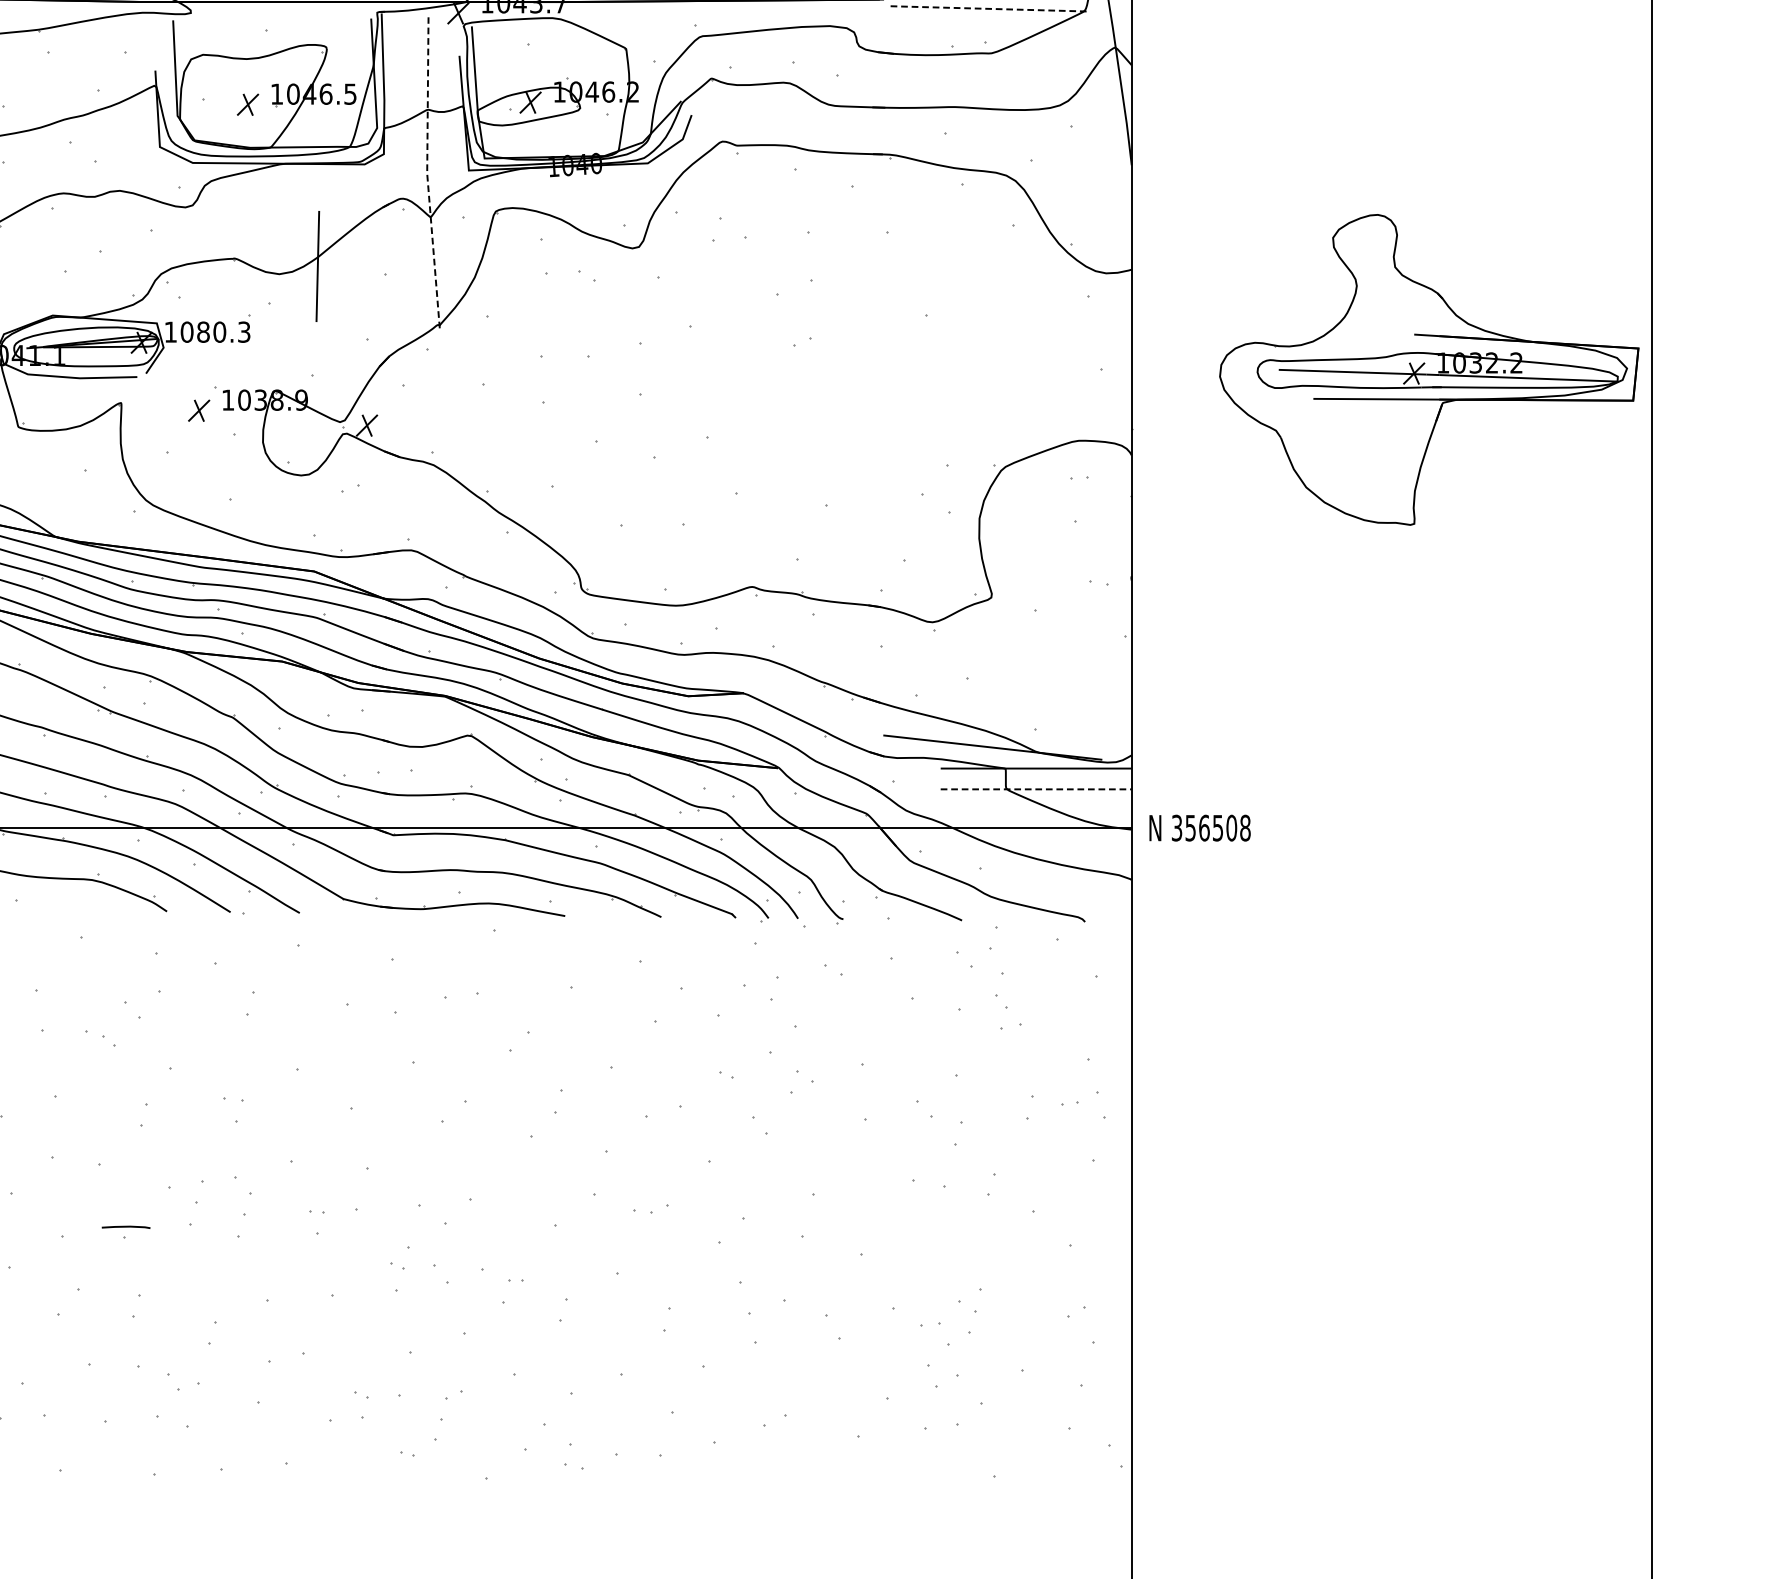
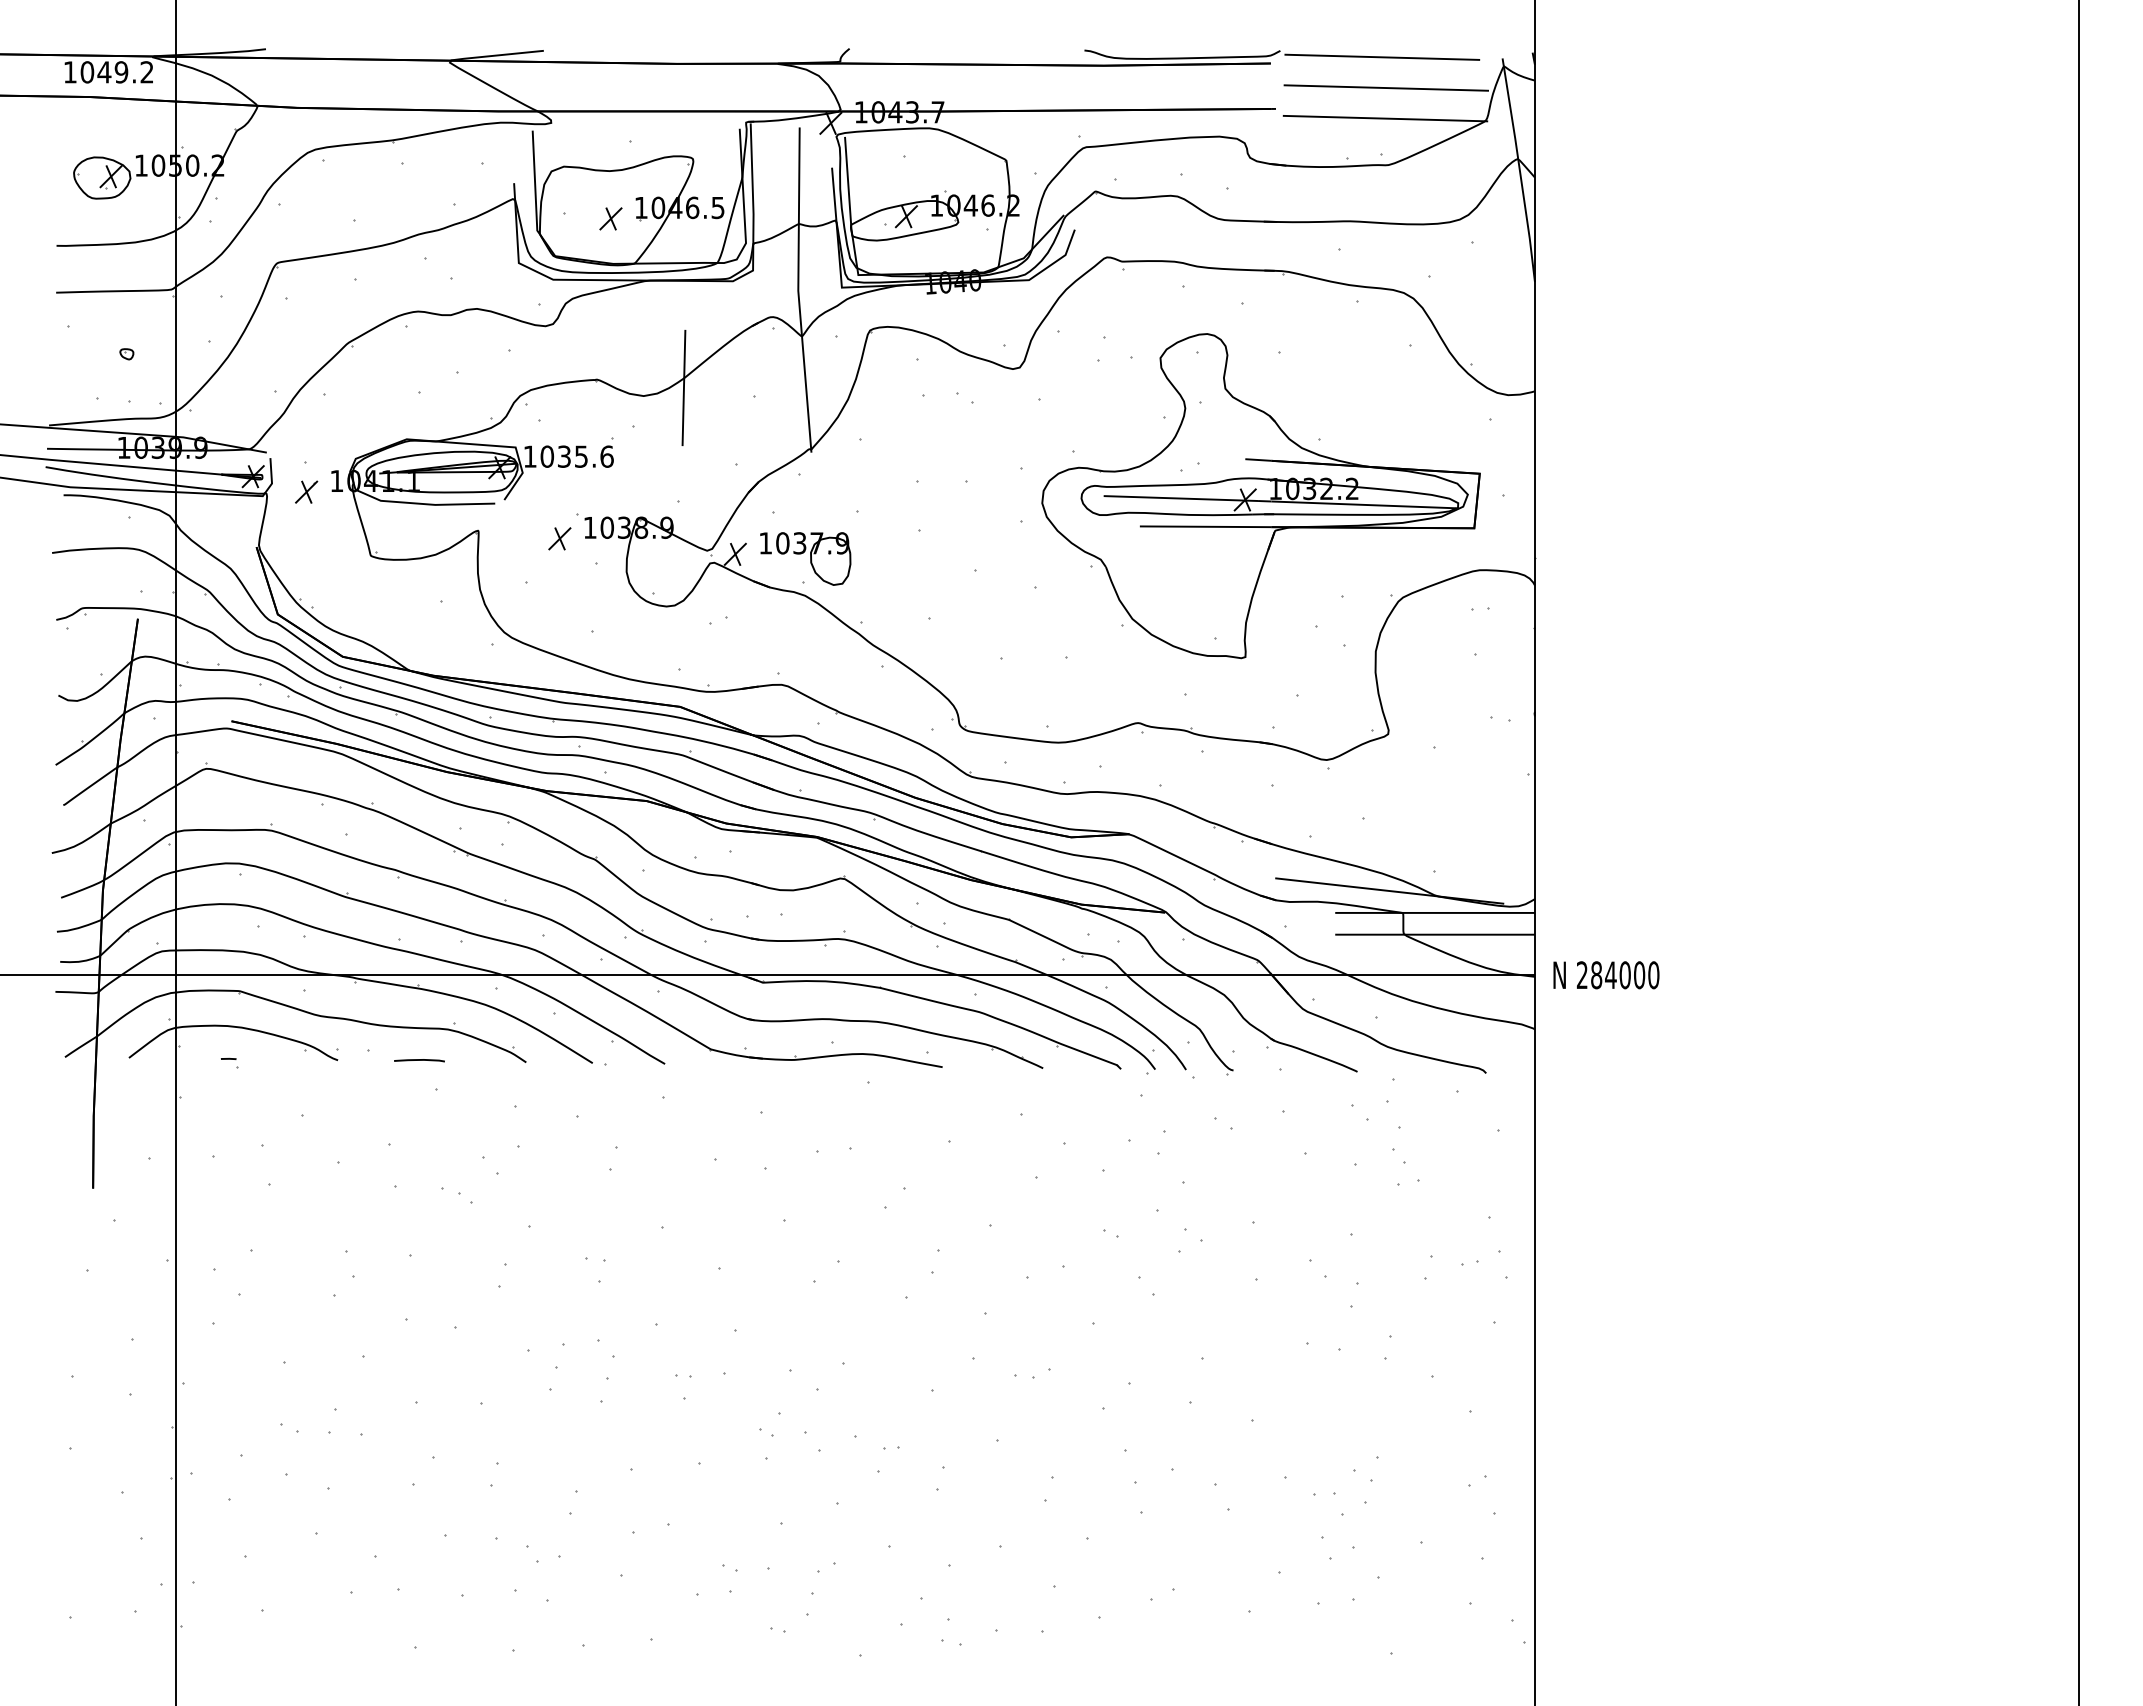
line: (988, 8) -> (1385, 118), dashed -> solid
line: (427, 173) -> (798, 290), dashed -> solid
text: (223, 332) -> (585, 456), 1080.3 -> 1035.6
part: (1428, 370) -> (1260, 496), moved
part: (434, 429) -> (805, 558), added
line: (1036, 789) -> (1435, 934), dashed -> solid
text: (1211, 828) -> (1618, 975), 356508 -> 284000
line: (126, 1227) -> (419, 1060), moved

